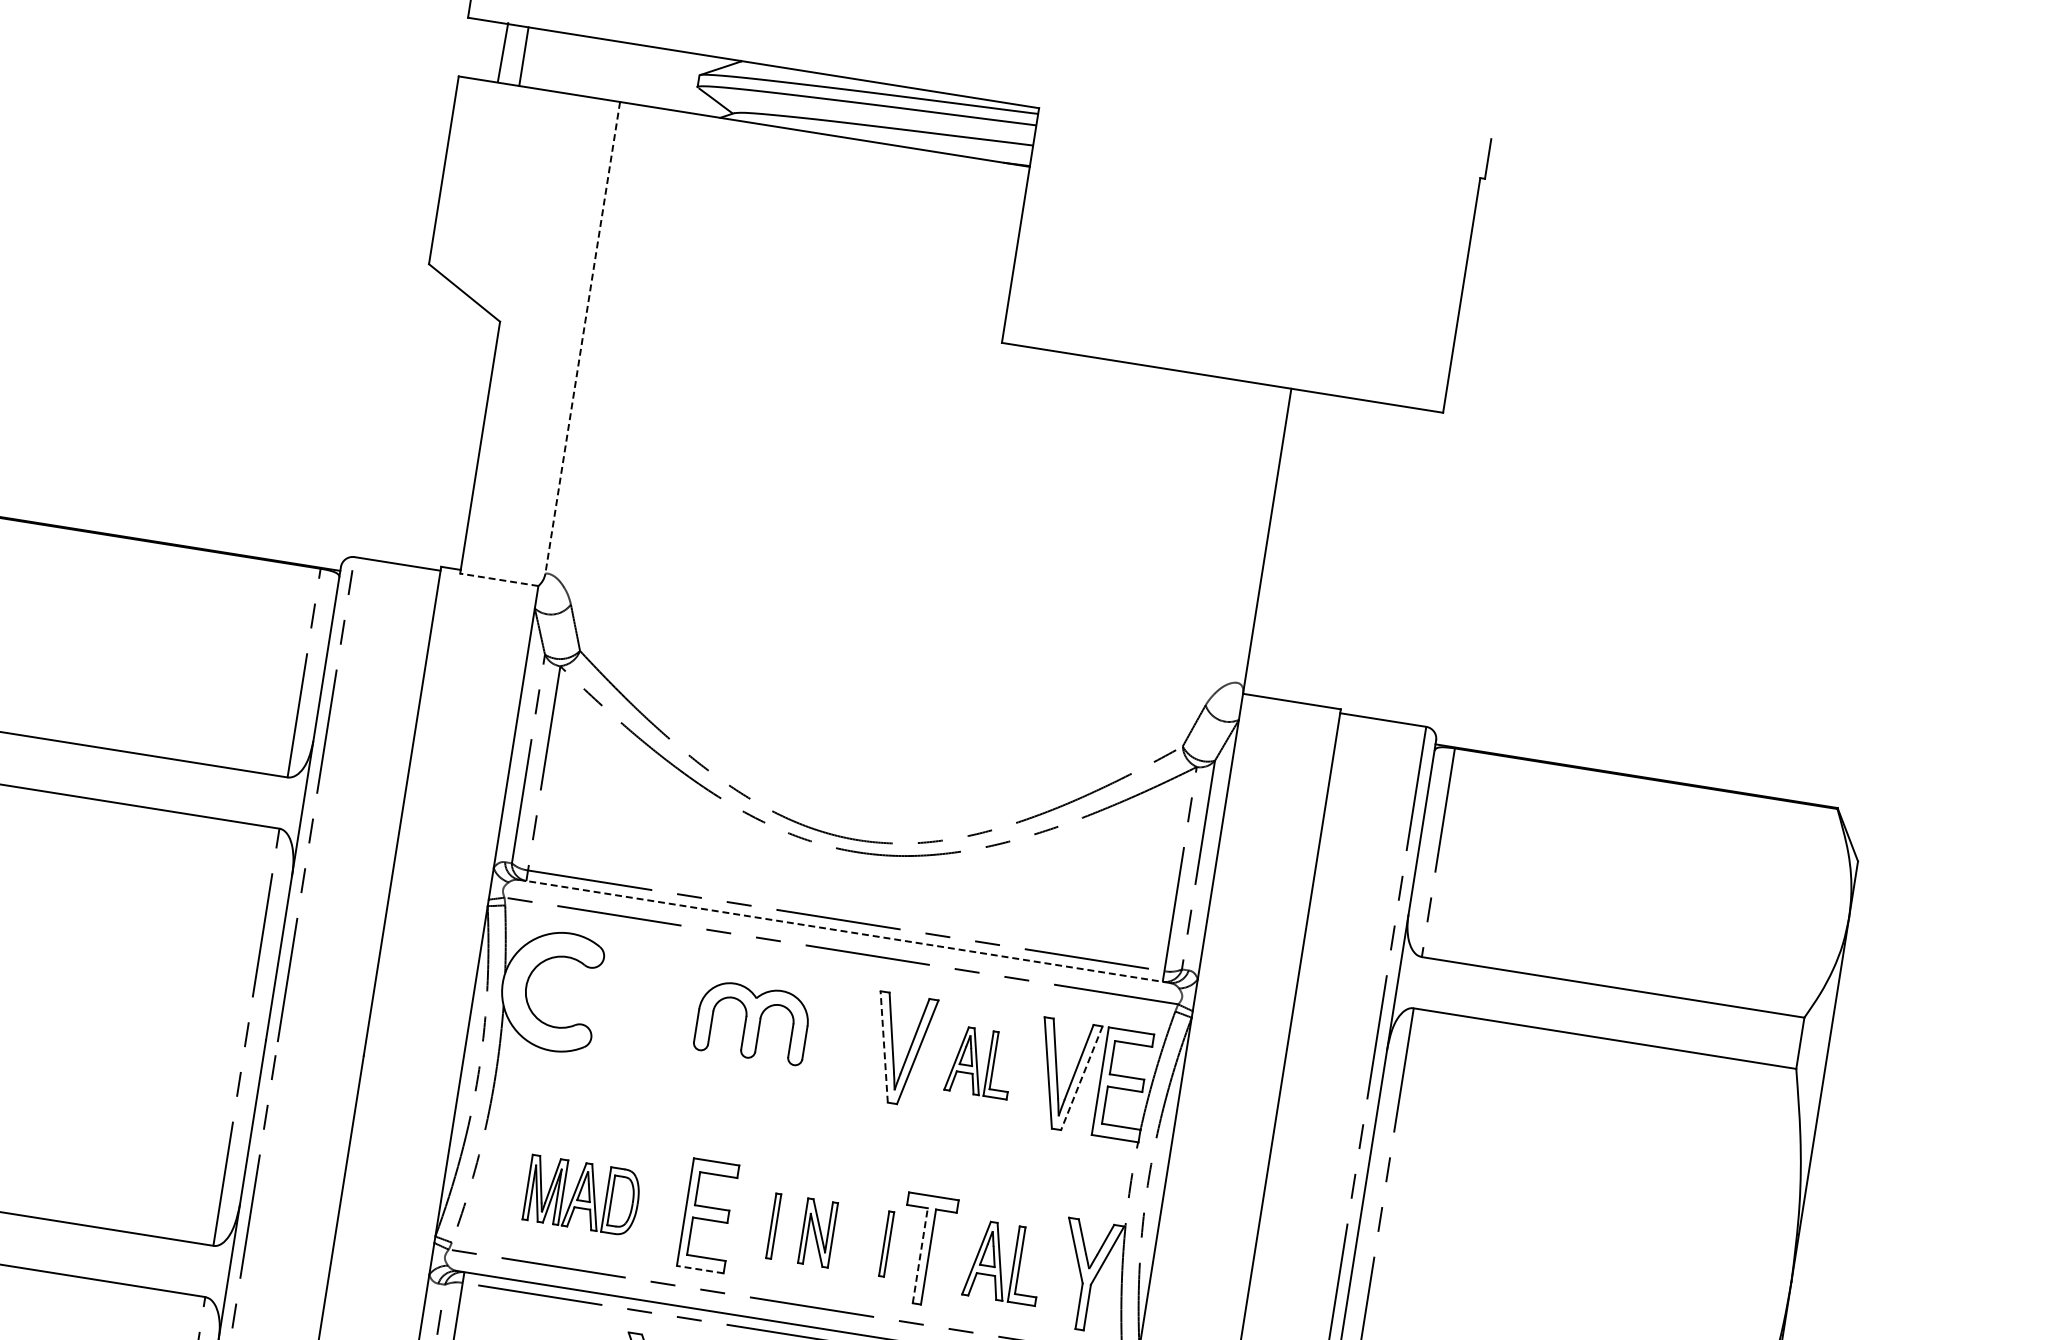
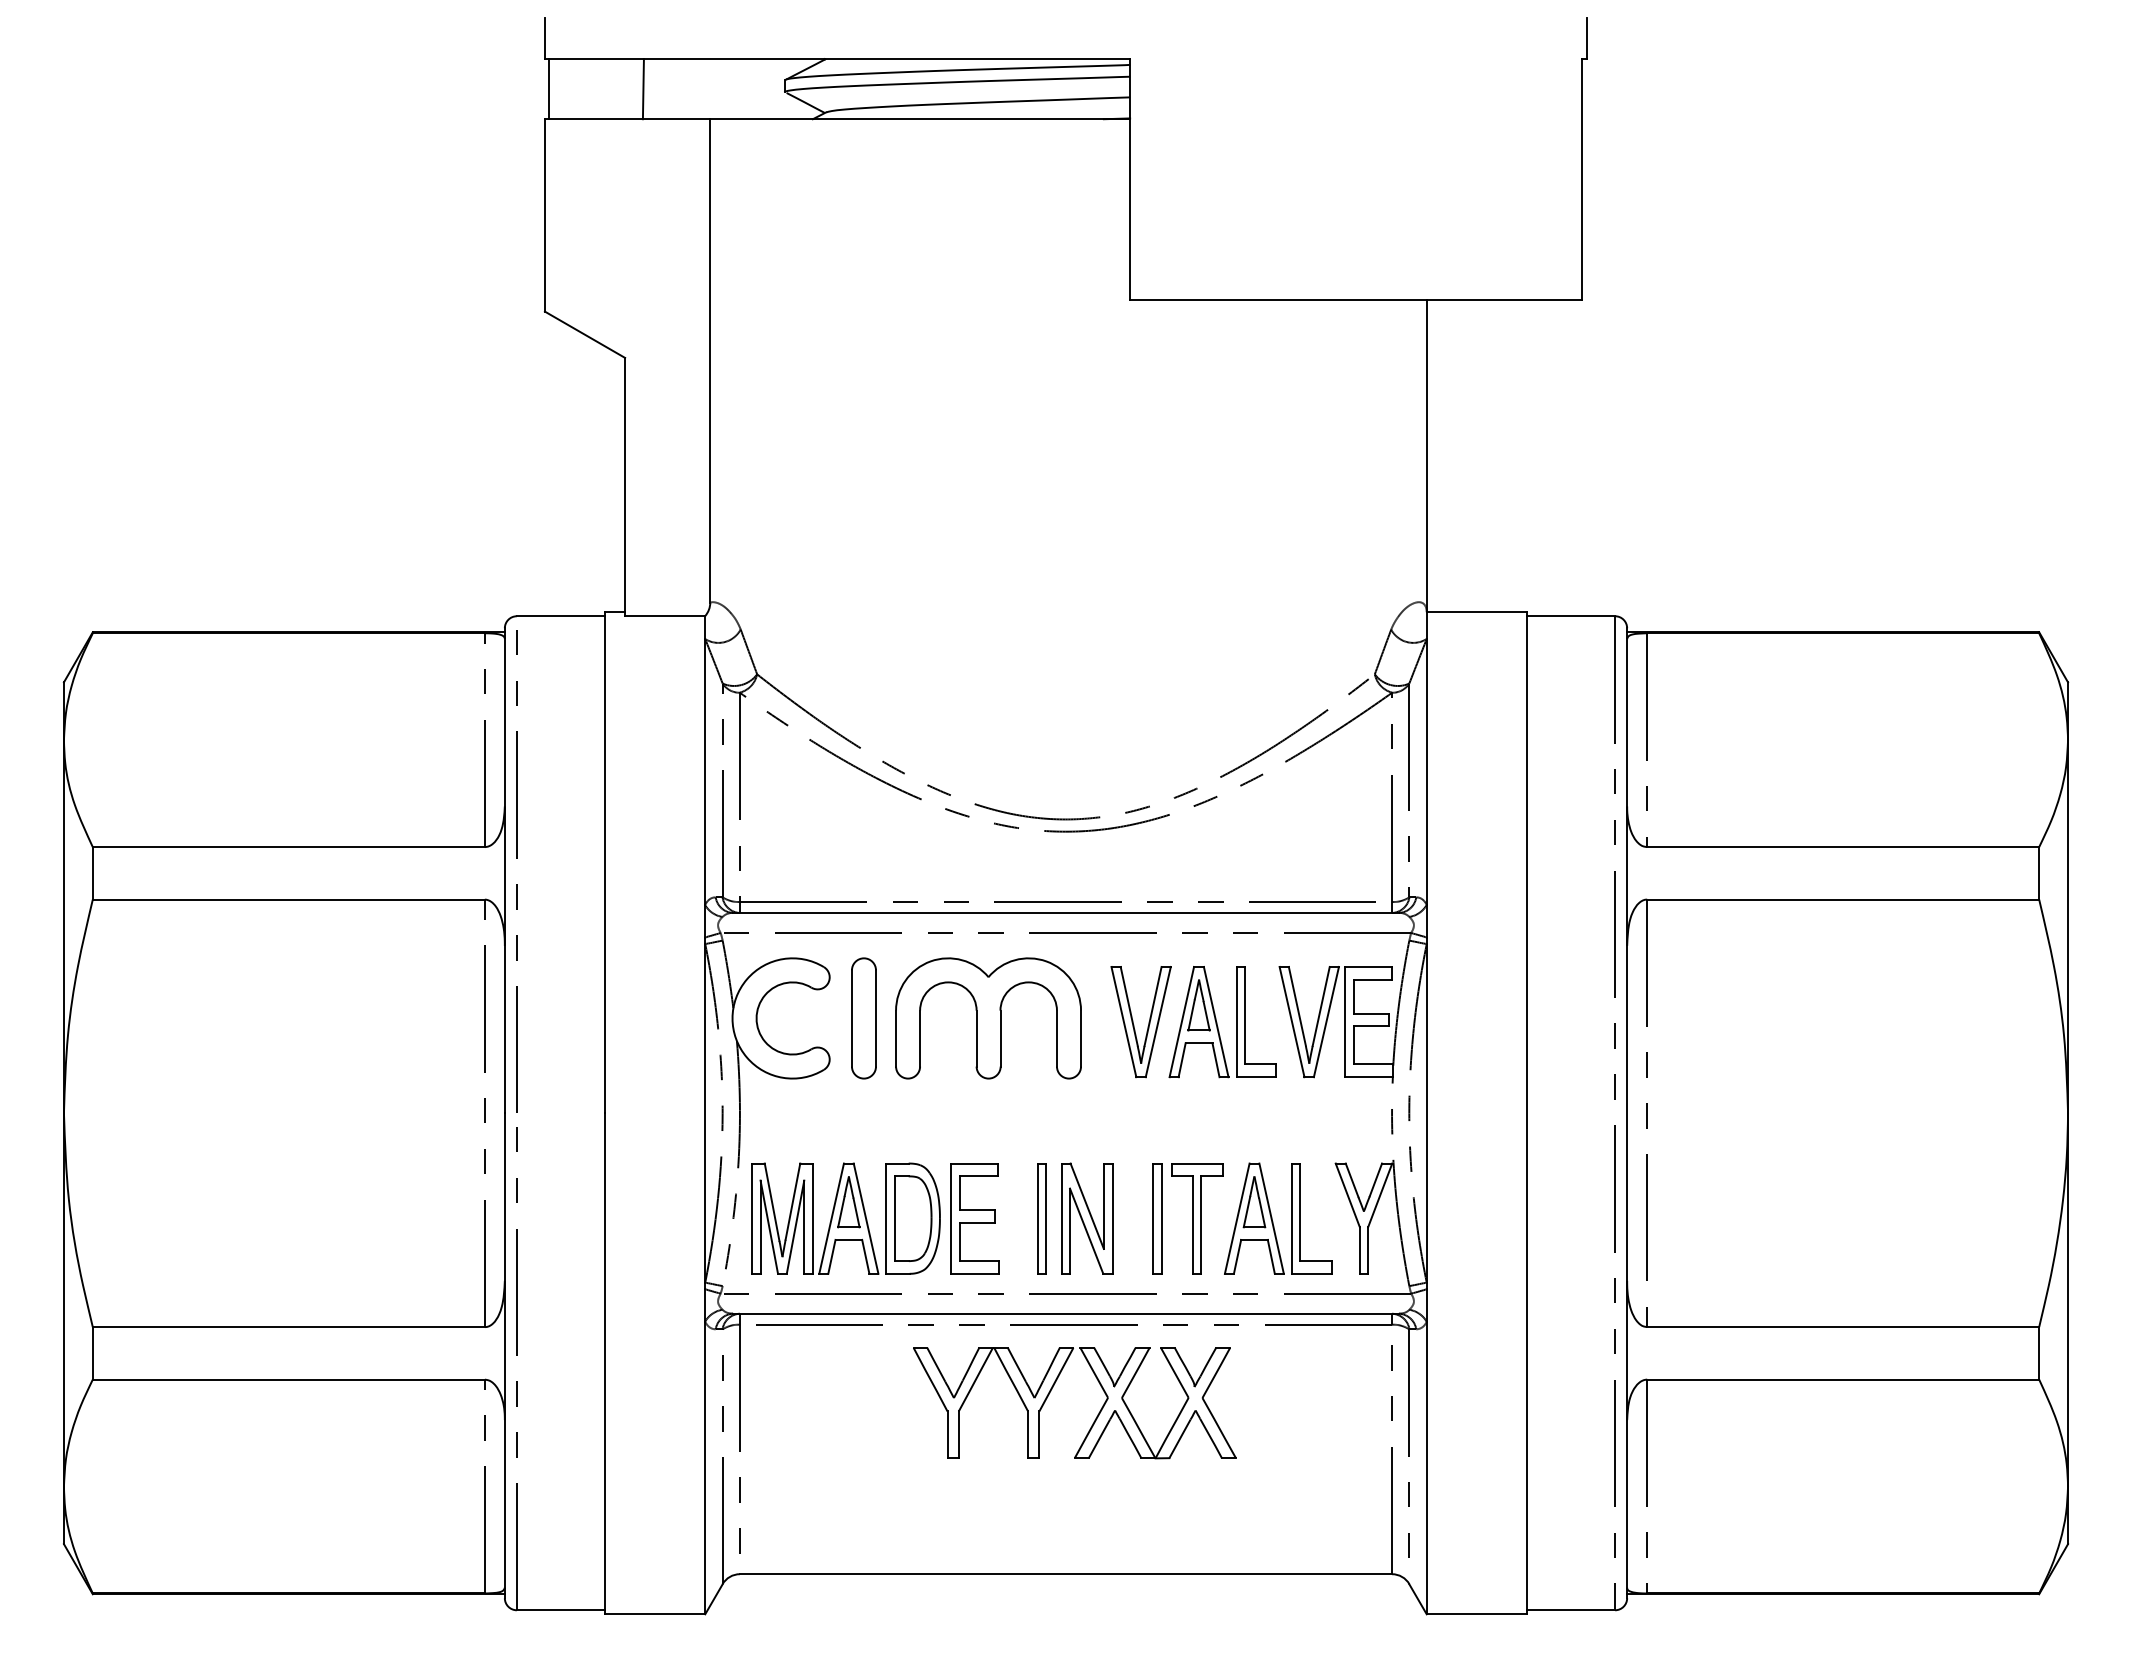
line: (502, 52) -> (642, 89), moved
line: (523, 56) -> (548, 89), moved
line: (583, 337) -> (710, 360), dashed -> solid
line: (498, 580) -> (664, 616), dashed -> solid
line: (845, 931) -> (1066, 912), dashed -> solid
part: (630, 1003) -> (863, 1018), added
part: (752, 1022) -> (988, 1018), size x1.67
line: (883, 1046) -> (1123, 1021), dashed -> solid
part: (980, 1062) -> (1222, 1022), size x1.67
line: (1081, 1078) -> (1326, 1022), dashed -> solid
part: (582, 1195) -> (845, 1218), size x1.67
part: (773, 1225) -> (1041, 1218), size x1.67
part: (818, 1233) -> (1087, 1218), size x1.67
part: (886, 1243) -> (1157, 1218), size x1.67
line: (920, 1256) -> (1193, 1225), dashed -> solid
part: (1004, 1262) -> (1278, 1218), size x1.43
line: (700, 1269) -> (975, 1273), dashed -> solid

